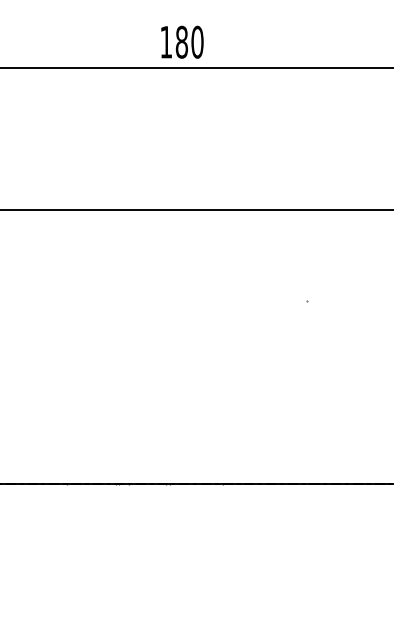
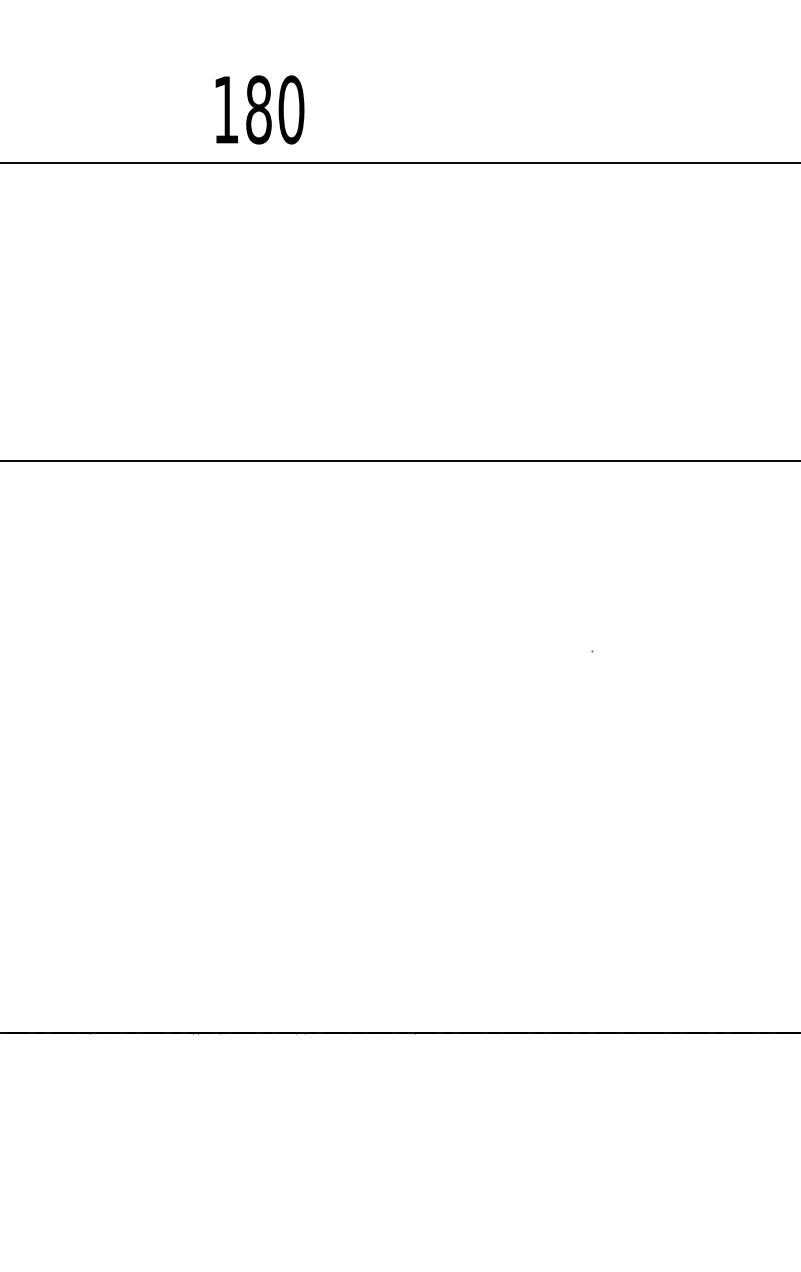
text: (182, 41) -> (260, 108), moved

